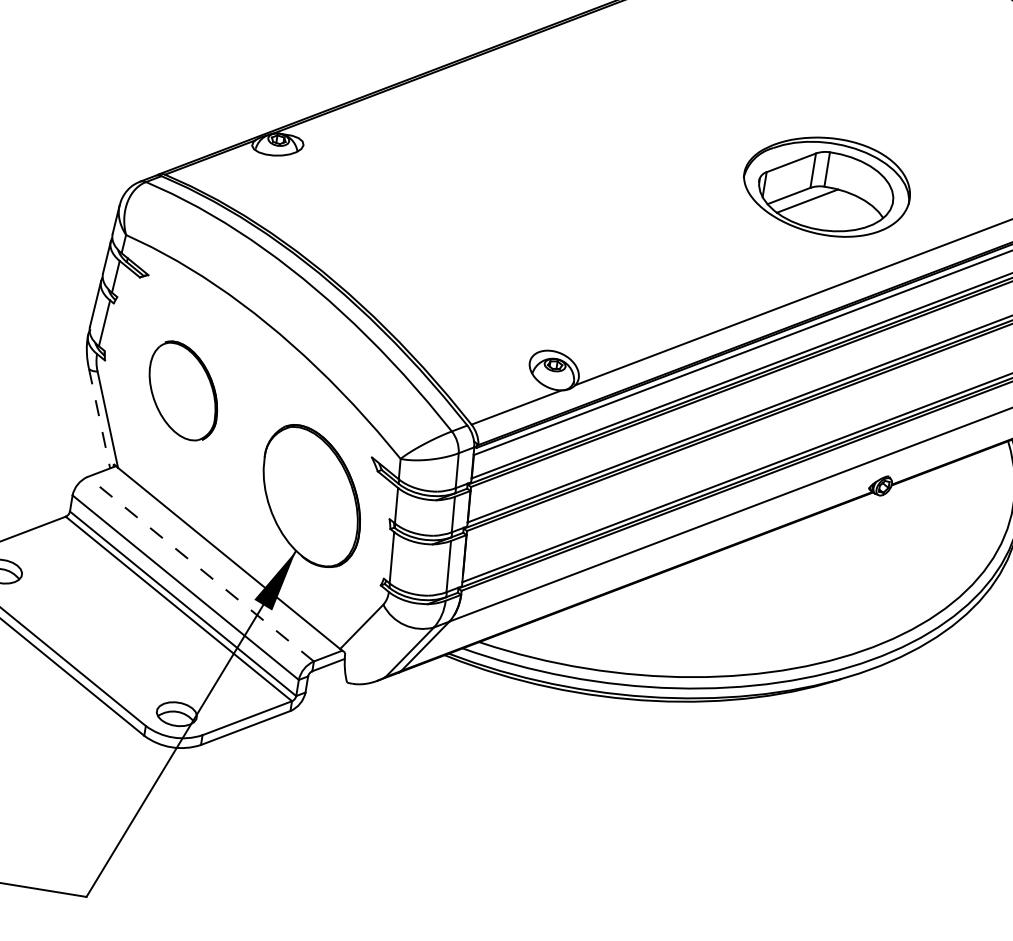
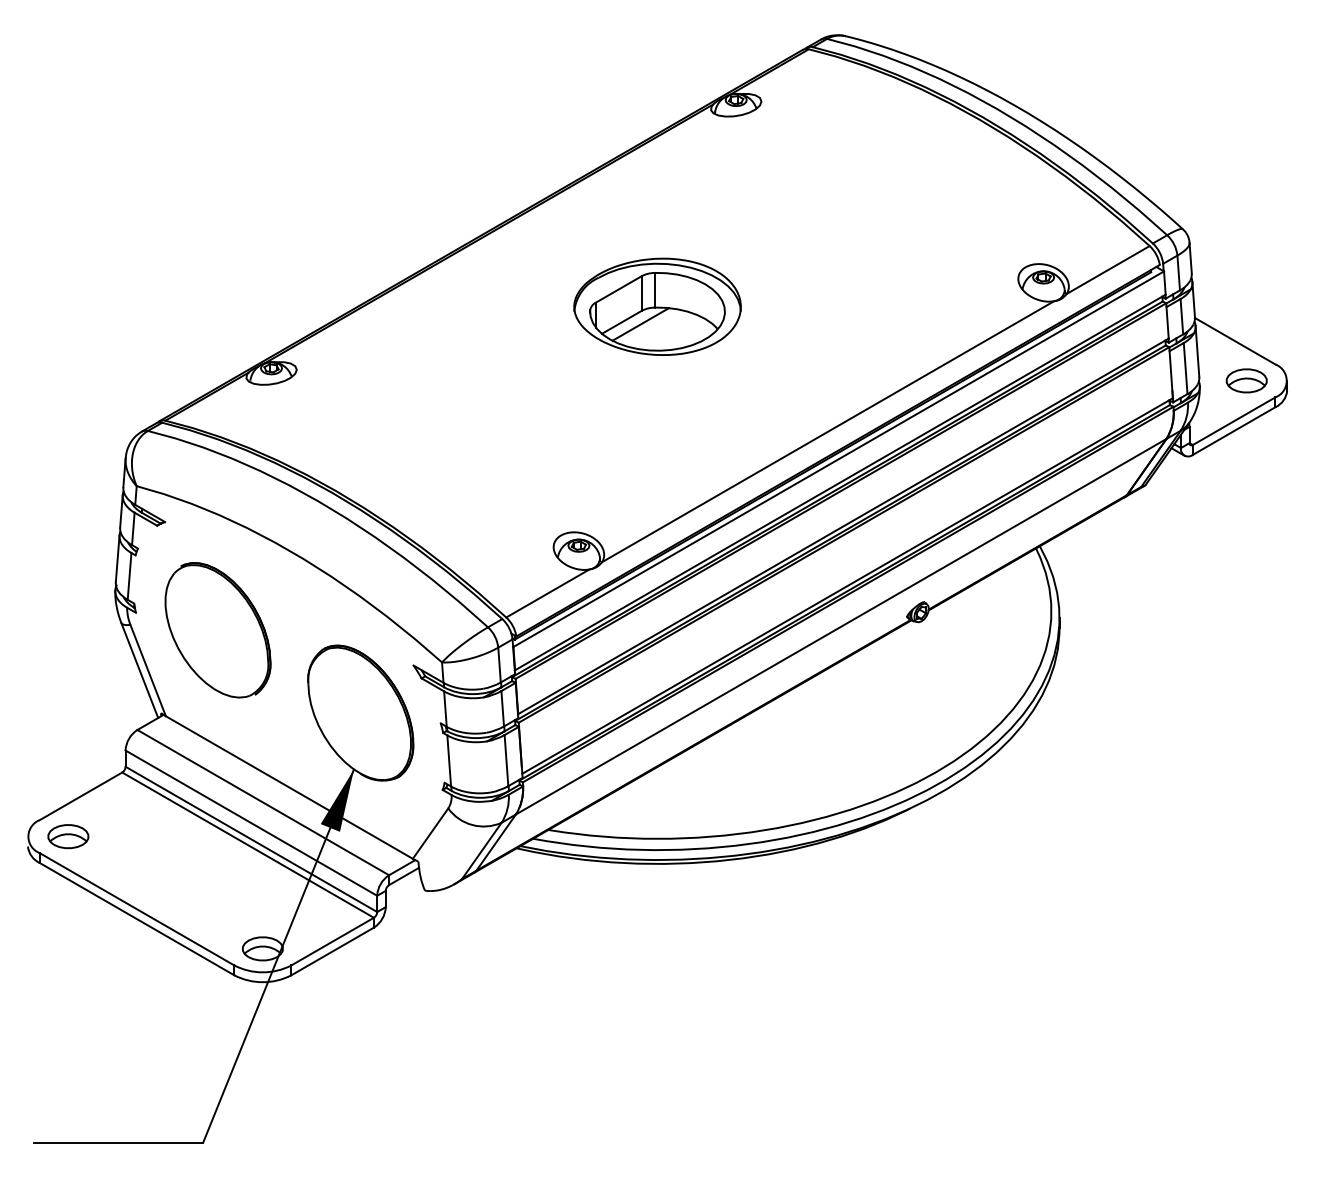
part: (827, 185) -> (657, 306), moved
part: (183, 391) -> (217, 630), size x1.43
line: (99, 418) -> (139, 670), dashed -> solid
line: (200, 568) -> (262, 802), dashed -> solid

